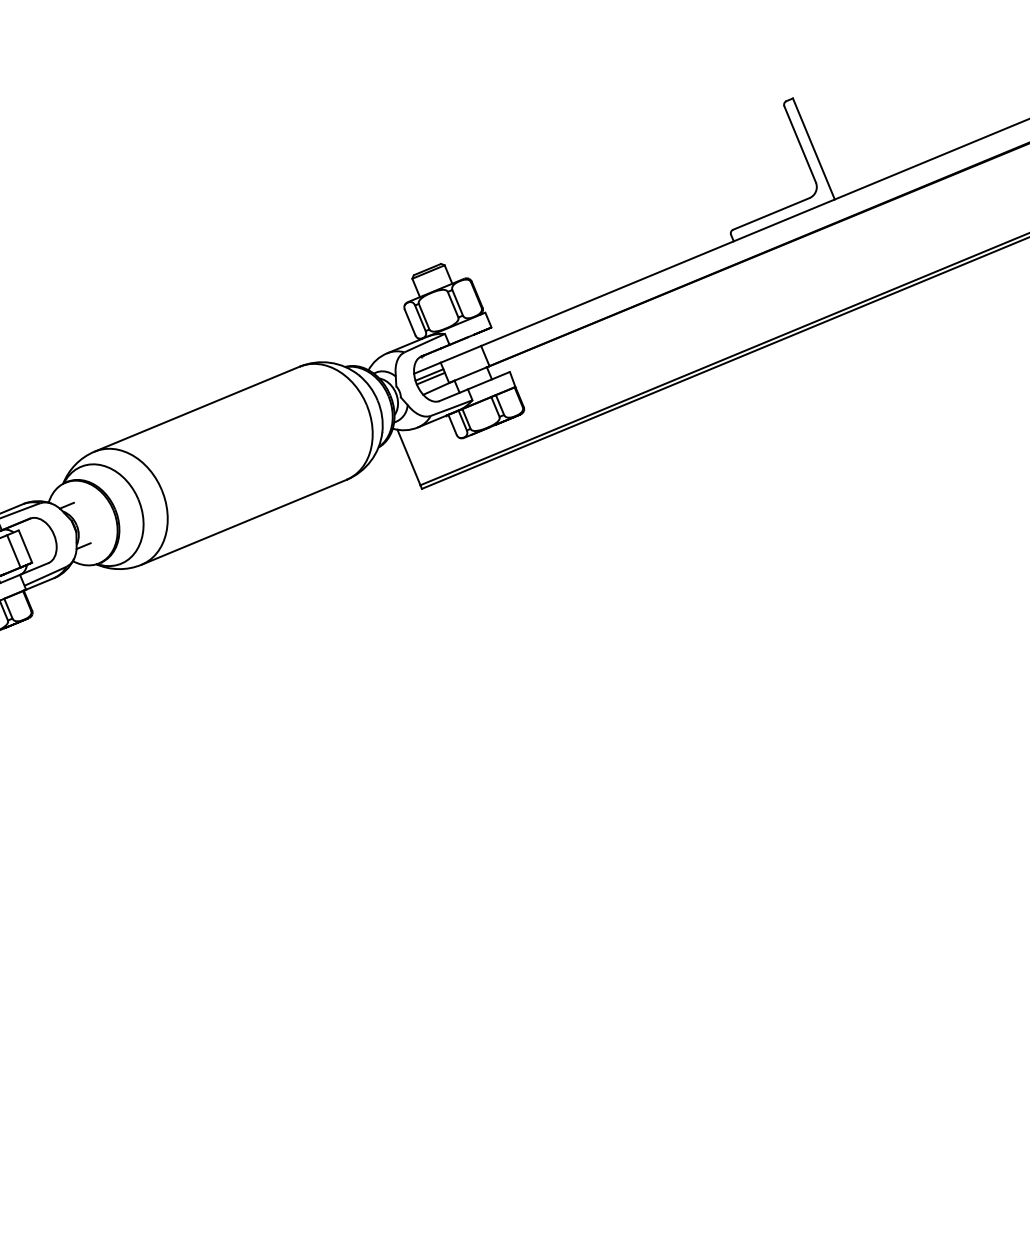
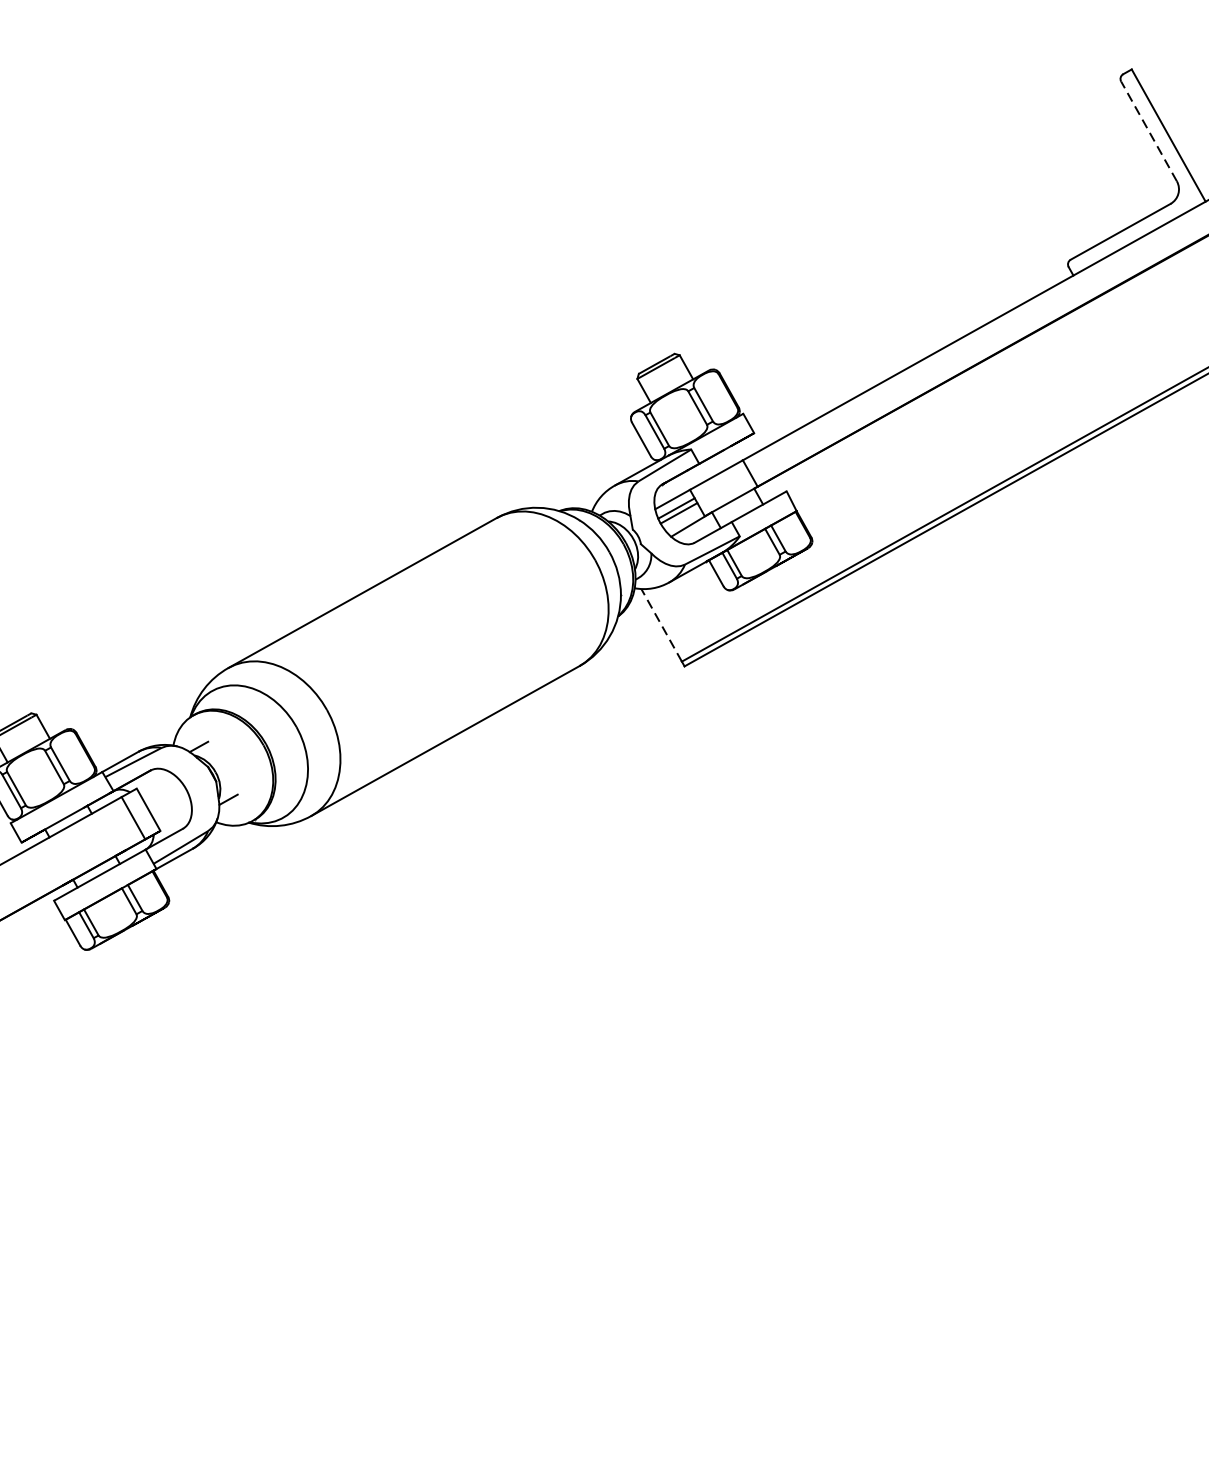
line: (799, 143) -> (1148, 130), solid -> dashed
line: (408, 457) -> (660, 625), solid -> dashed

